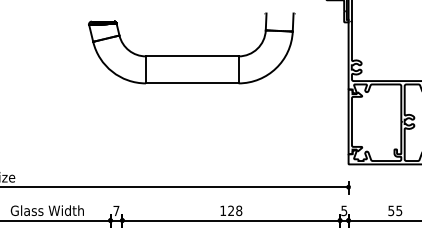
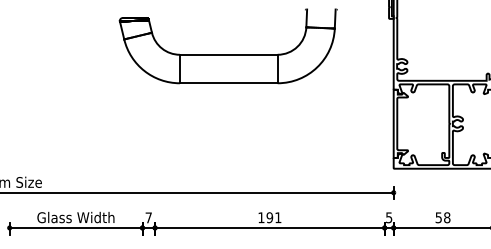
text: (234, 210) -> (273, 217), 128 -> 191
text: (399, 210) -> (447, 217), 55 -> 58

